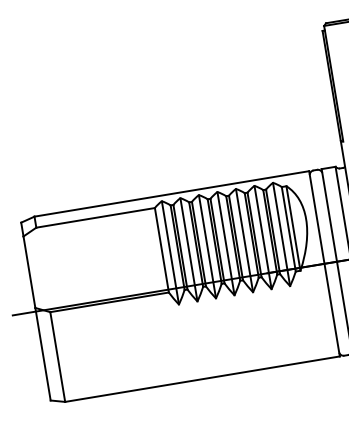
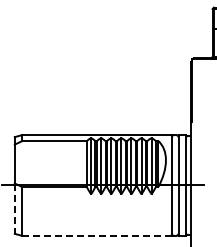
line: (42, 355) -> (14, 209), solid -> dashed
line: (203, 378) -> (97, 235), solid -> dashed

